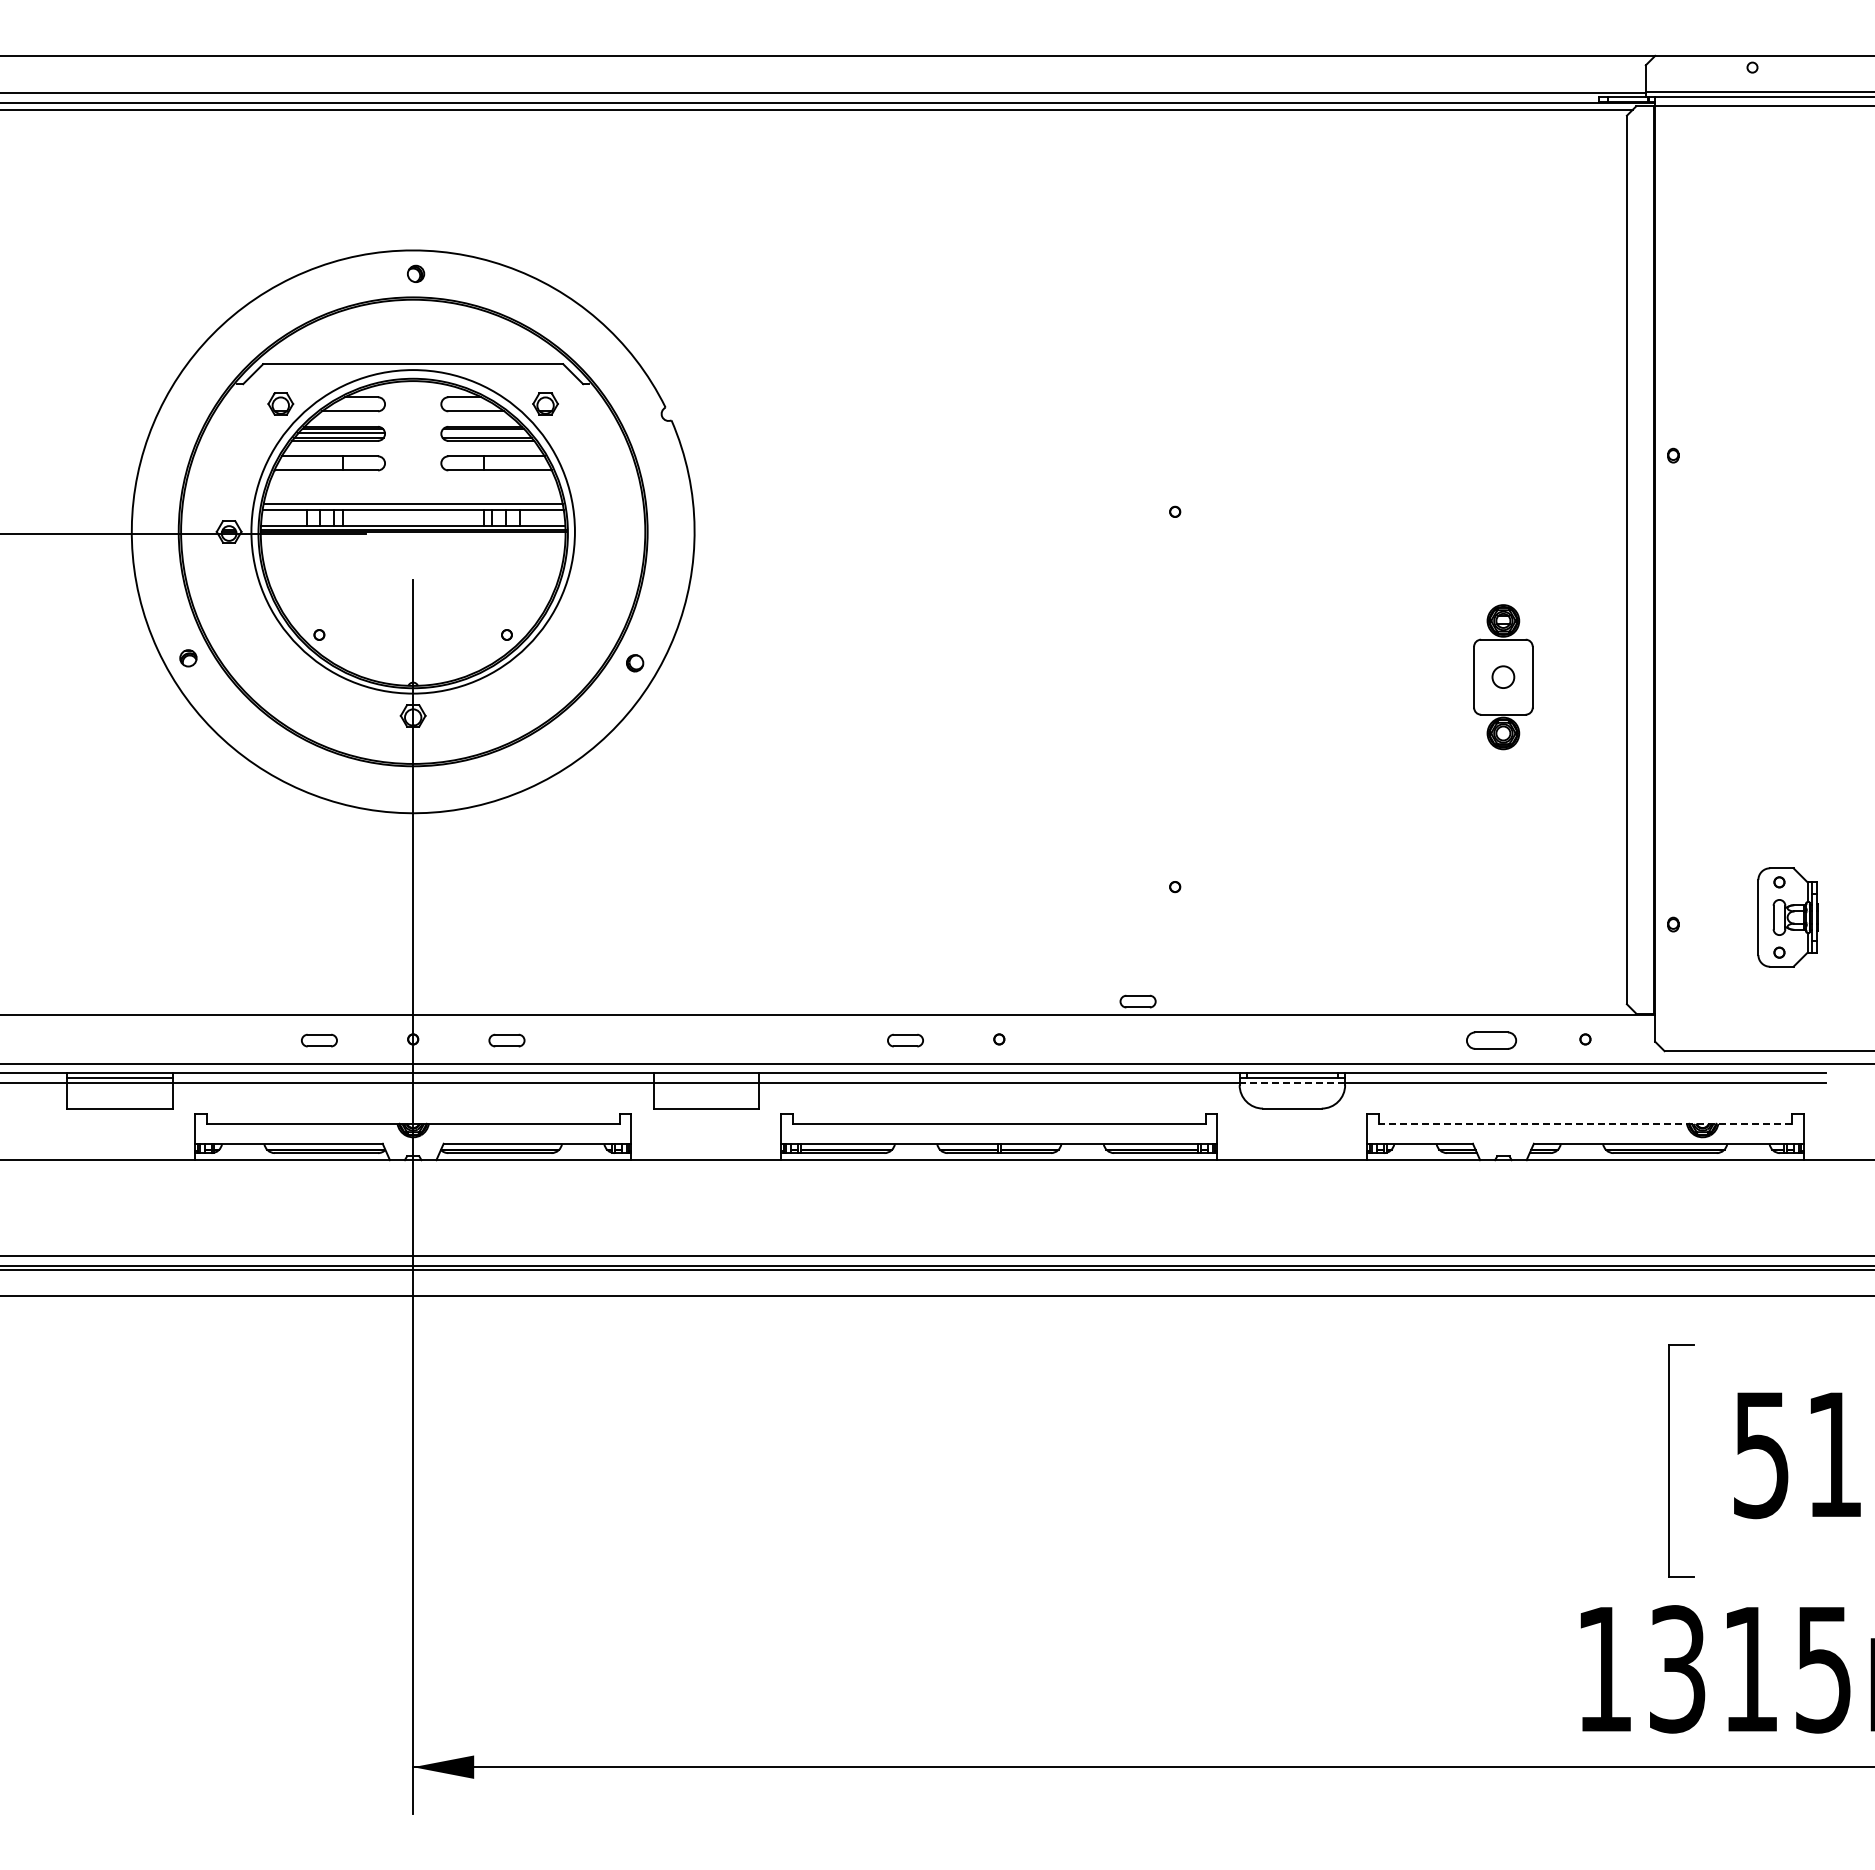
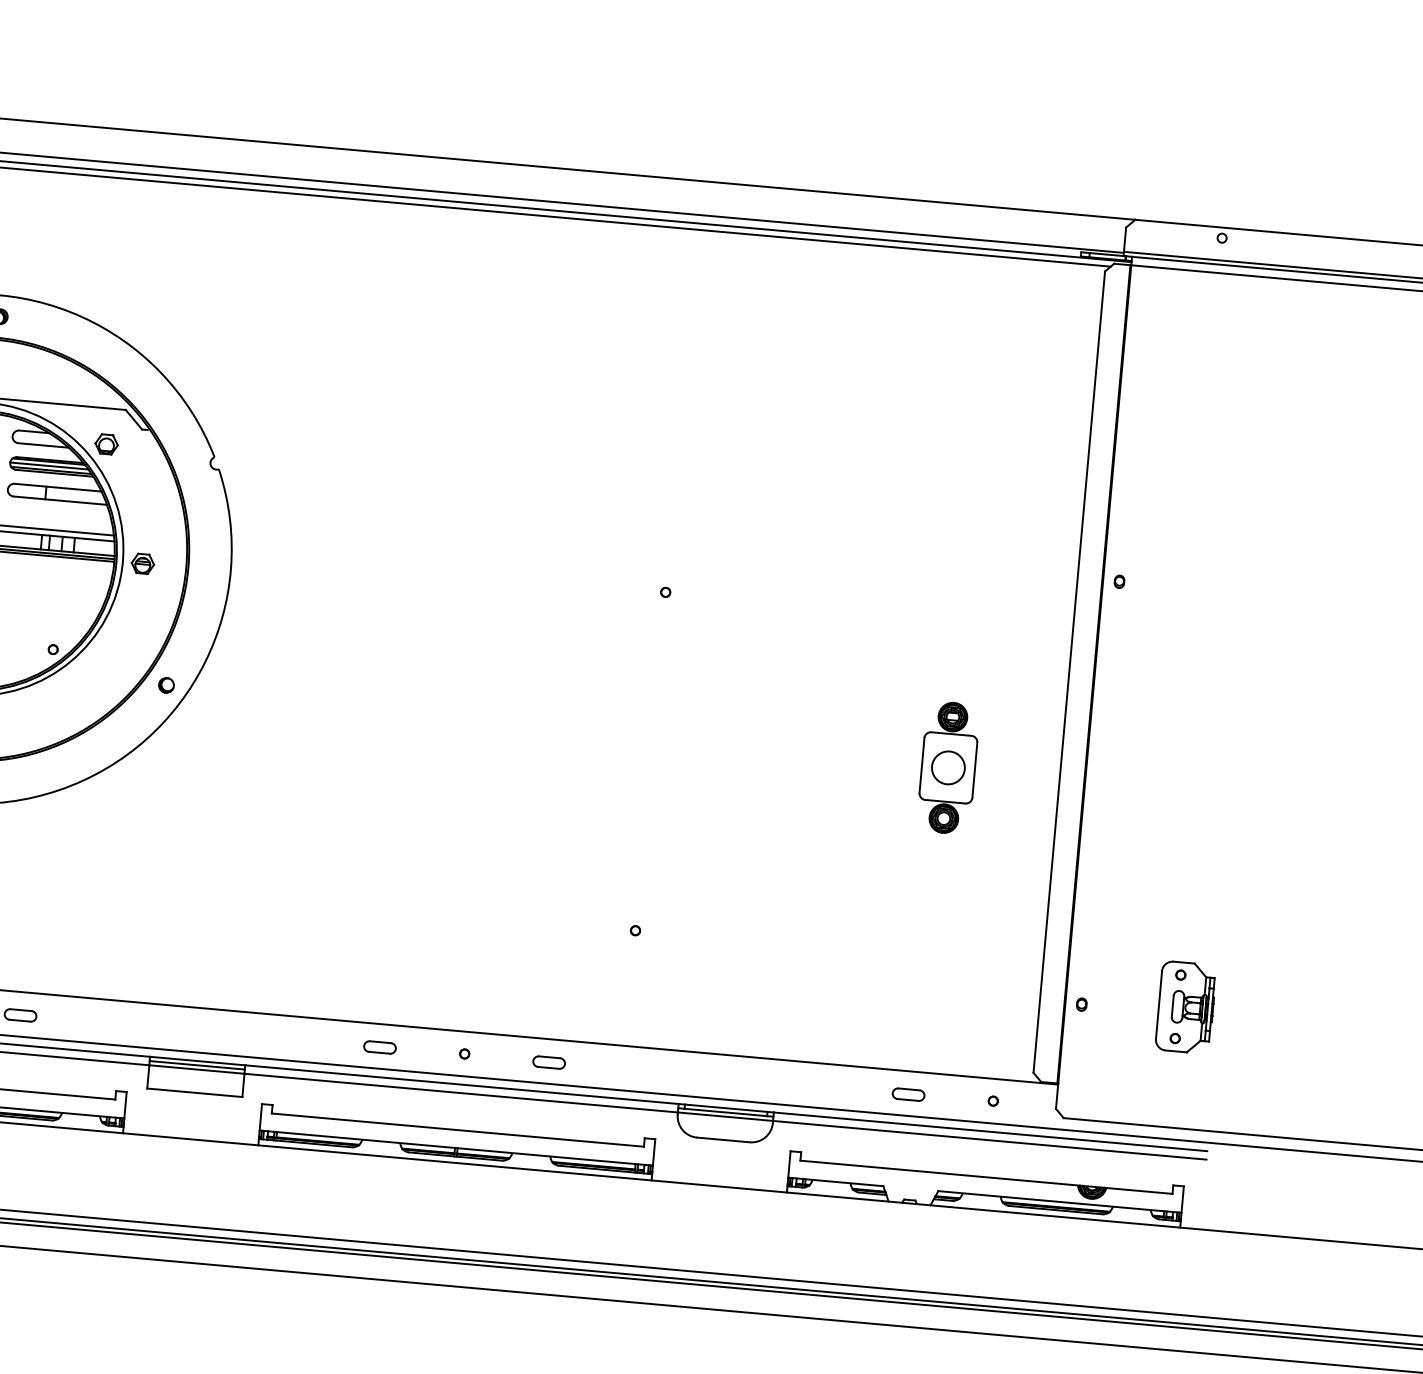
line: (484, 433) -> (49, 466), added
part: (596, 531) -> (142, 563), added
circle: (1503, 677) -> (948, 768), size x1.67
part: (1137, 1001) -> (548, 1062), moved
part: (1491, 1040) -> (908, 1094), size x0.71
line: (706, 1078) -> (197, 1065), added
line: (1292, 1082) -> (725, 1116), dashed -> solid
line: (1584, 1123) -> (985, 1176), dashed -> solid

